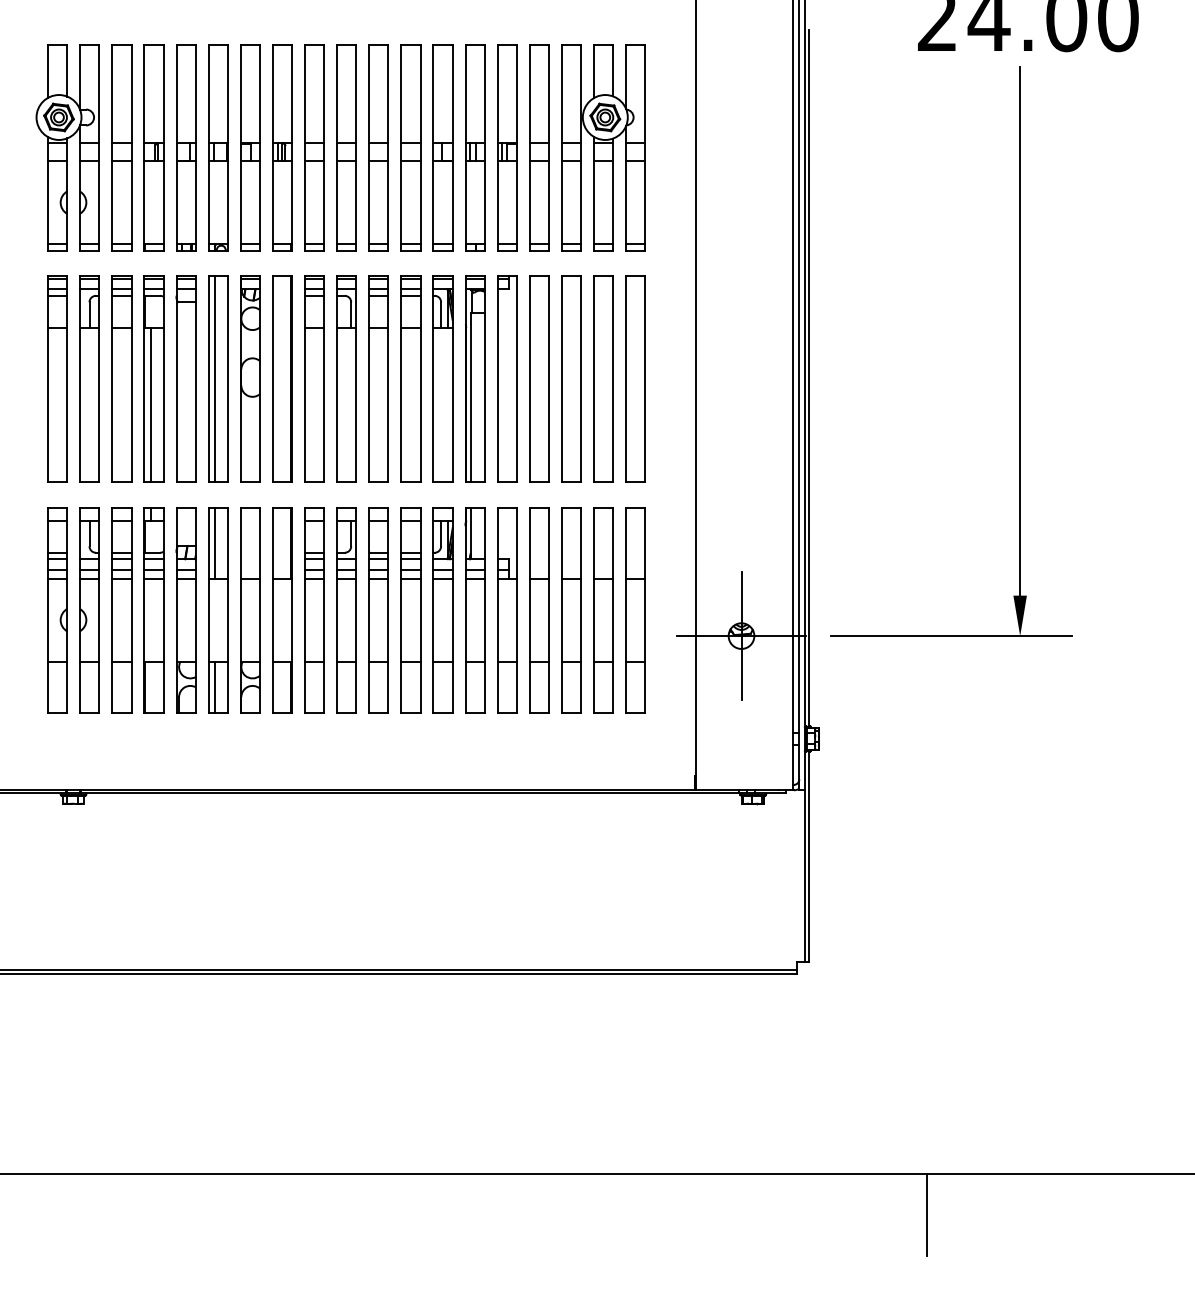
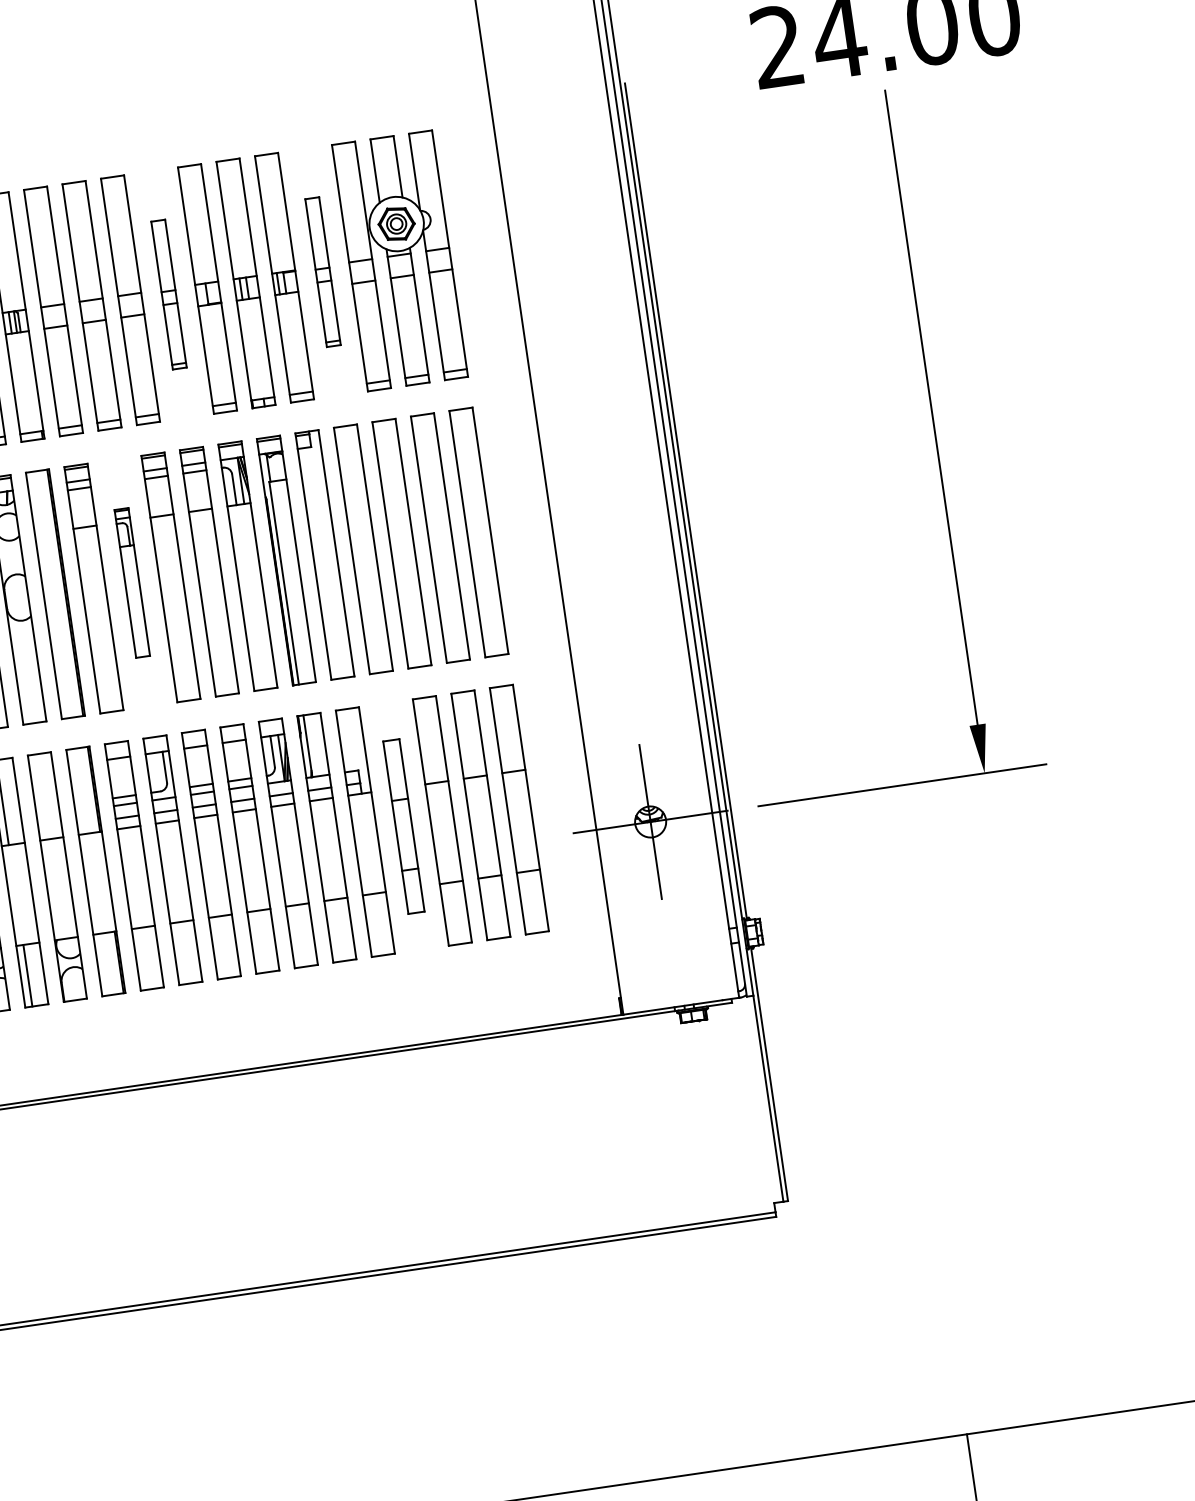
part: (410, 147) -> (168, 294), size x0.6
part: (539, 147) -> (323, 271), size x0.6
part: (346, 378) -> (132, 582), size x0.6
part: (539, 610) -> (403, 826), size x0.7

